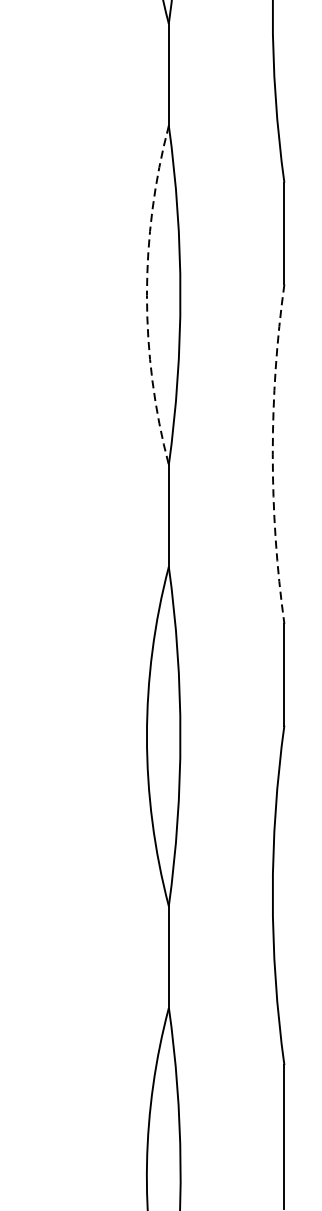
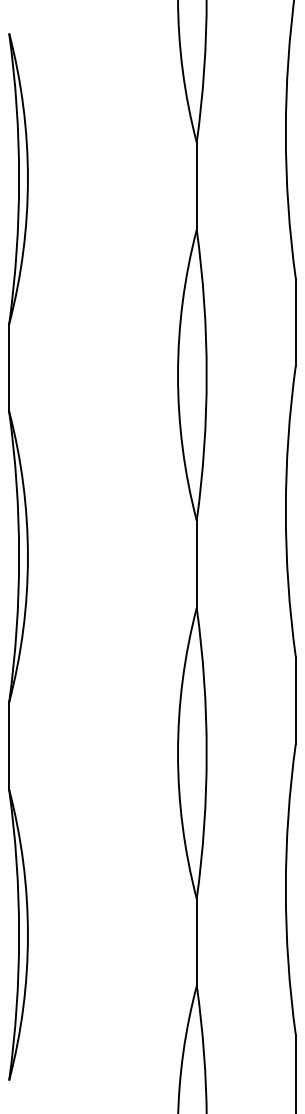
arc: (147, 295) -> (178, 375), dashed -> solid
arc: (272, 454) -> (285, 511), dashed -> solid

